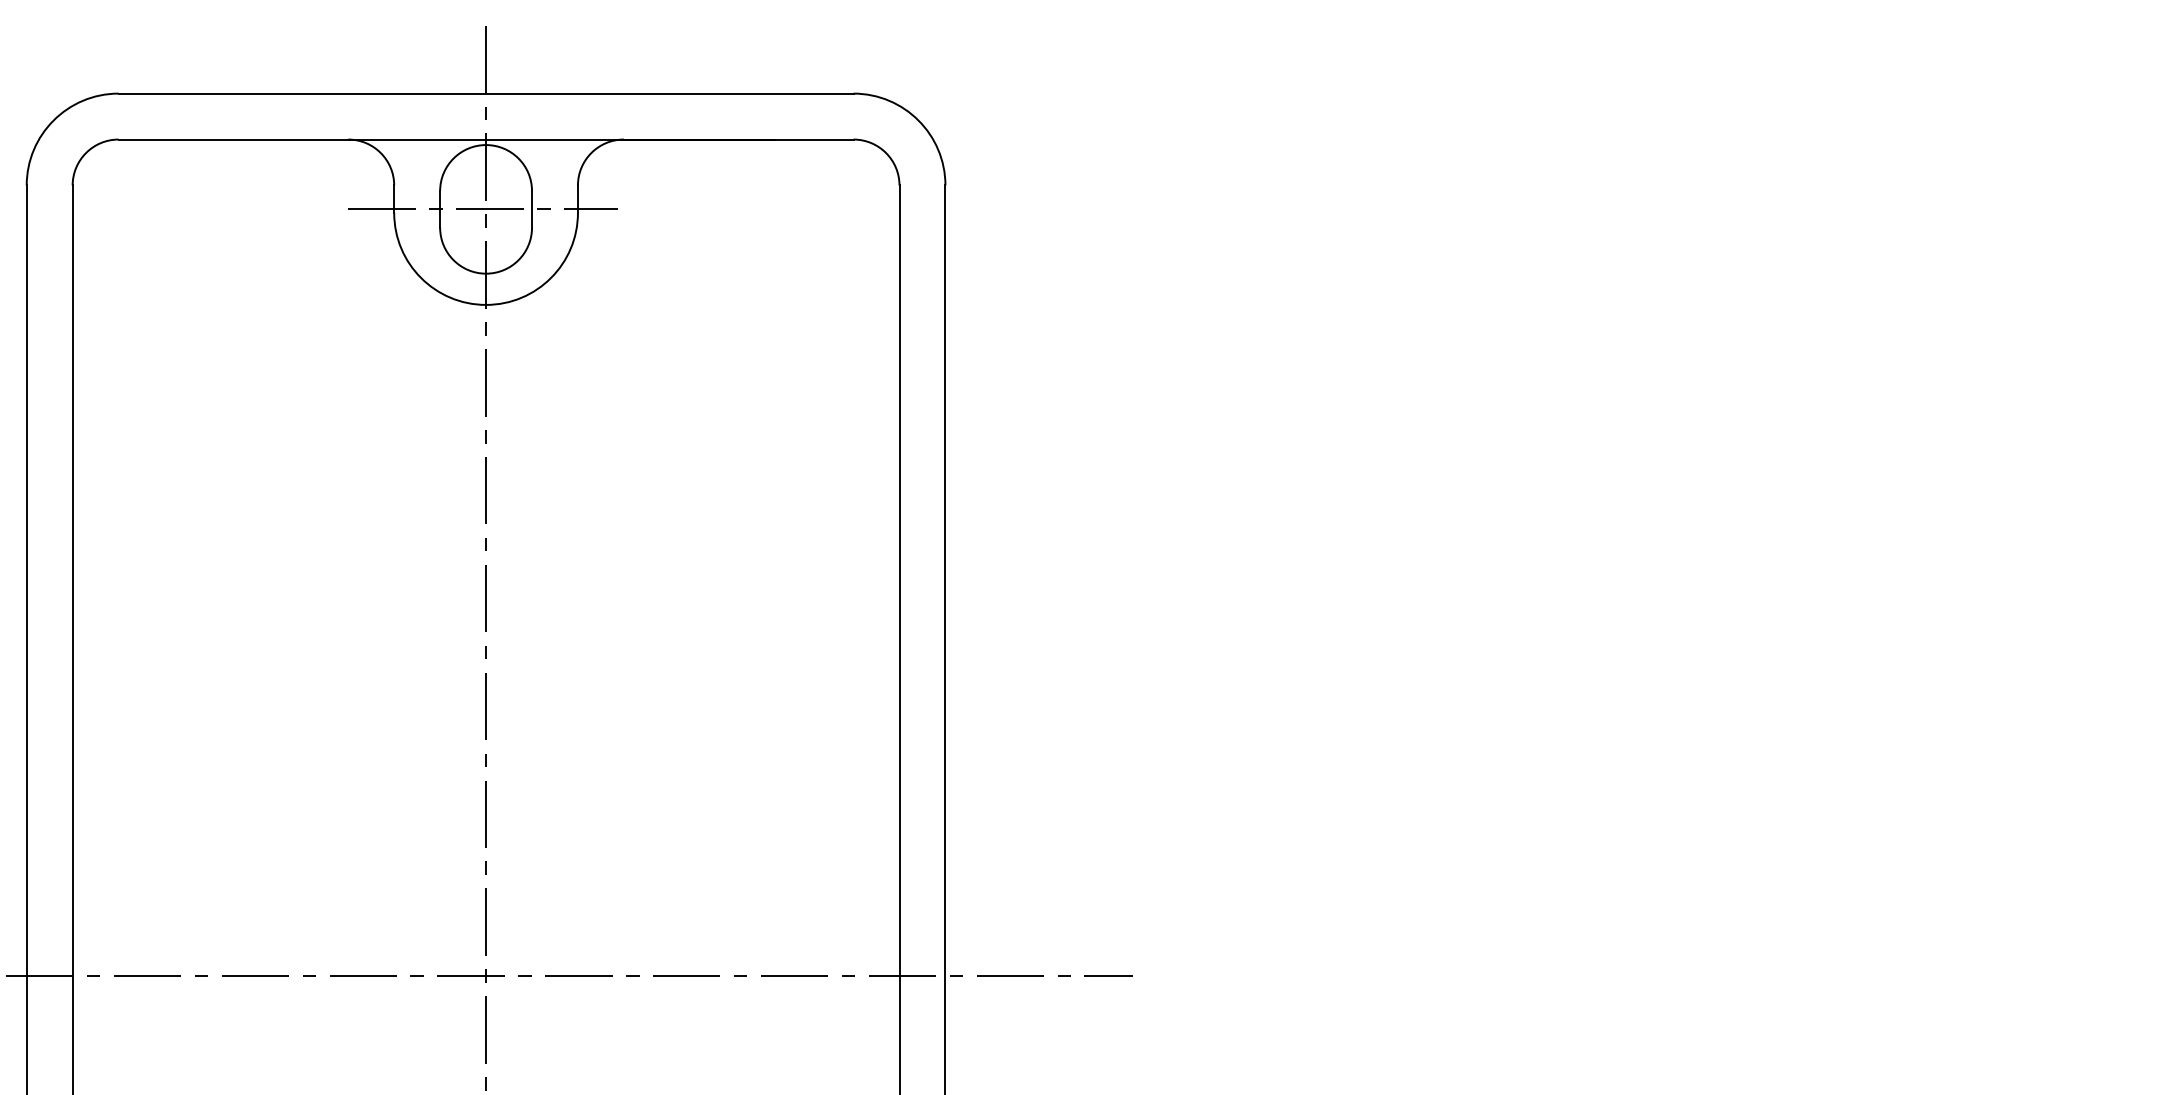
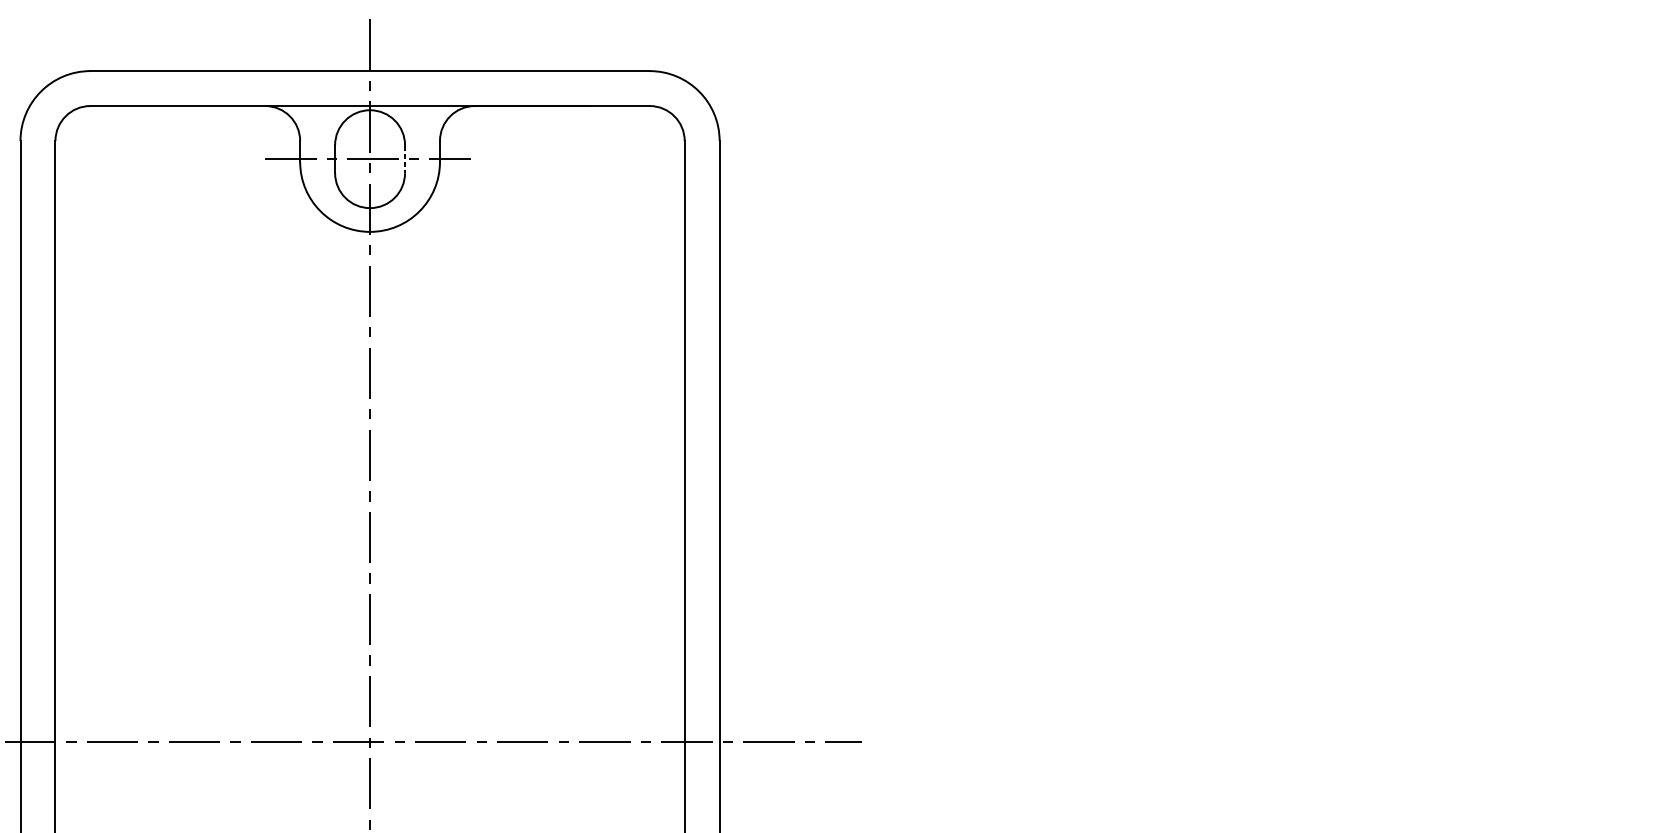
line: (532, 209) -> (405, 159), solid -> dashed

